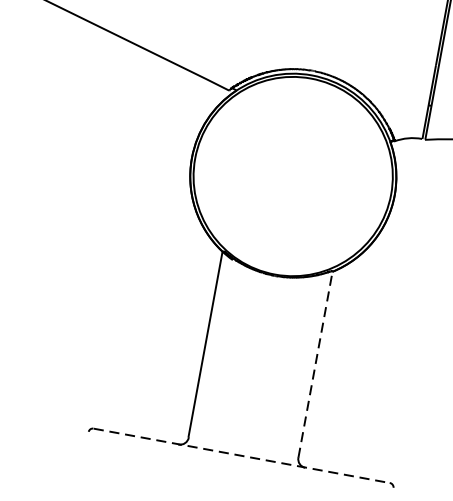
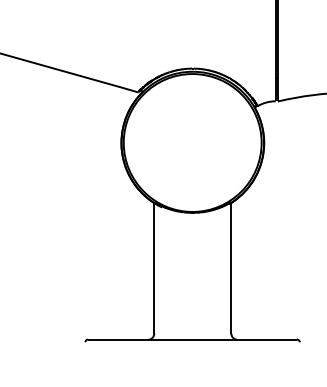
line: (315, 365) -> (231, 268), dashed -> solid
line: (243, 456) -> (193, 339), dashed -> solid

